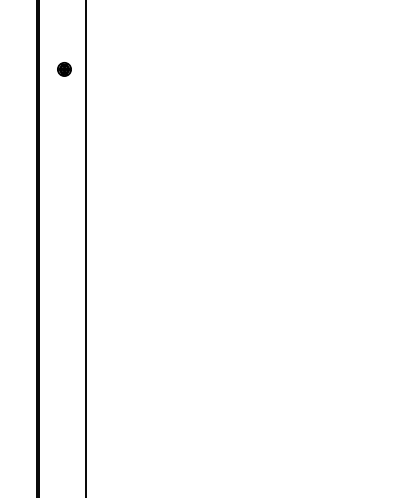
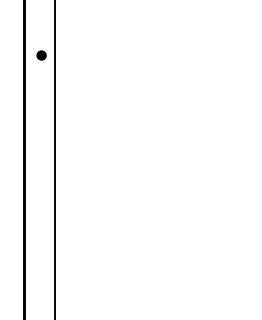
part: (64, 69) -> (41, 55), moved

